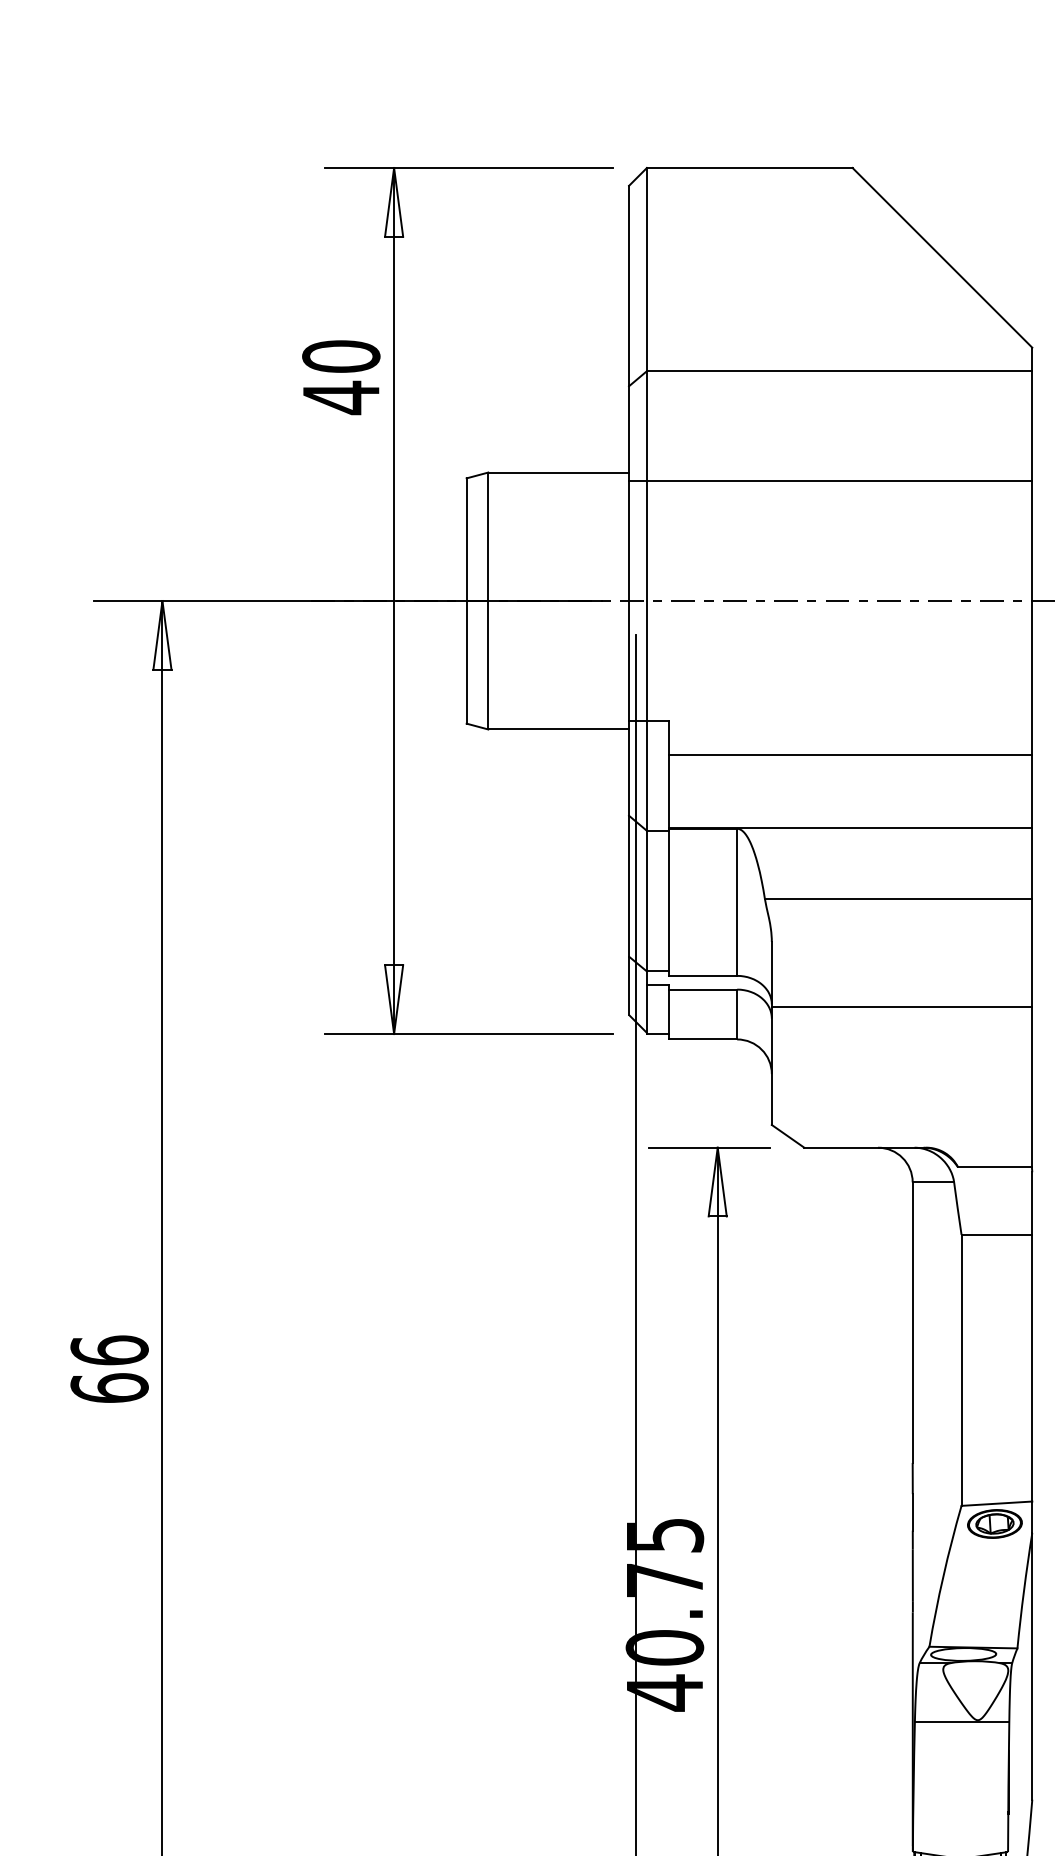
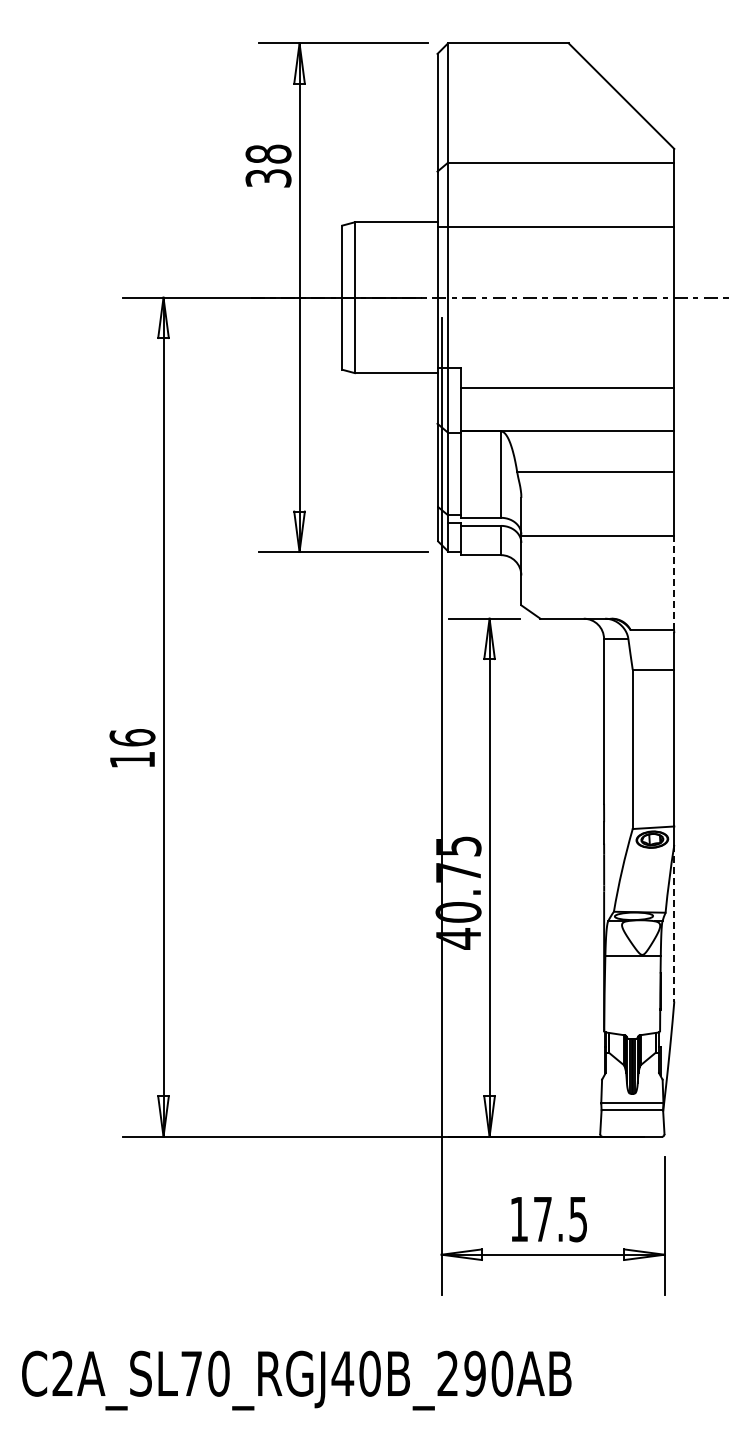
text: (341, 377) -> (268, 166), 40 -> 38
line: (1032, 1086) -> (674, 582), solid -> dashed
text: (109, 1387) -> (132, 759), 66 -> 16
line: (1032, 1666) -> (674, 923), solid -> dashed

